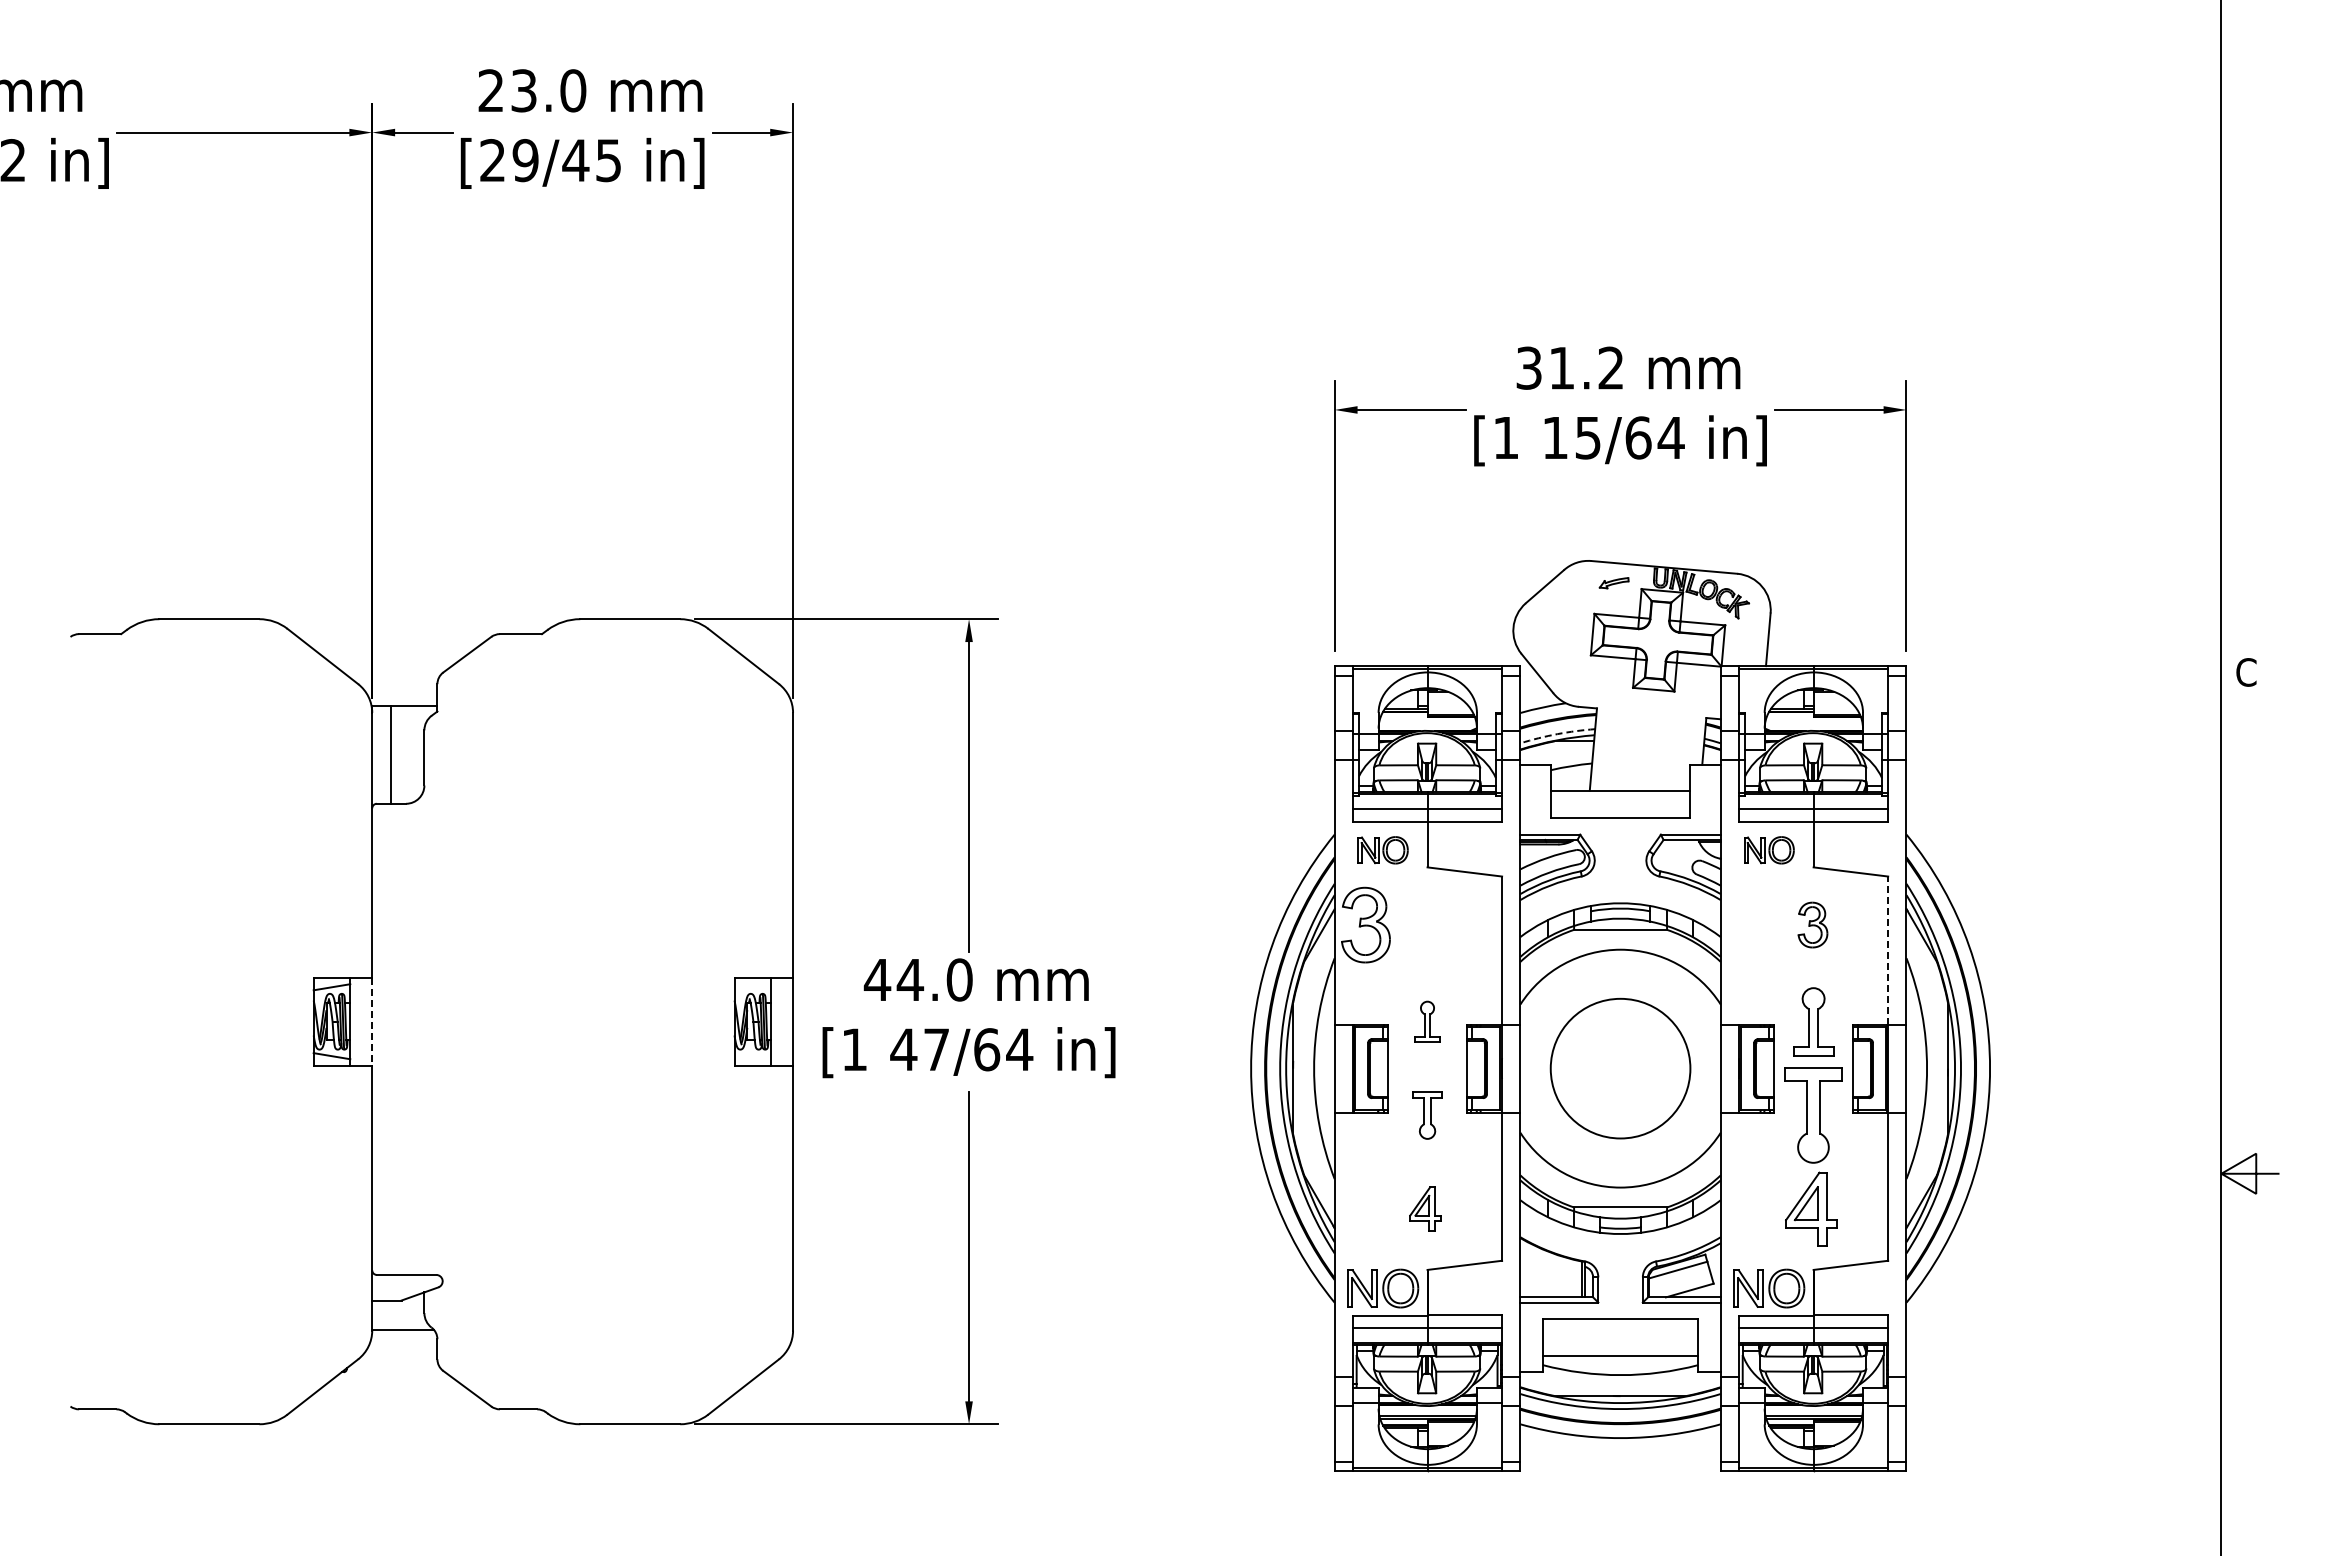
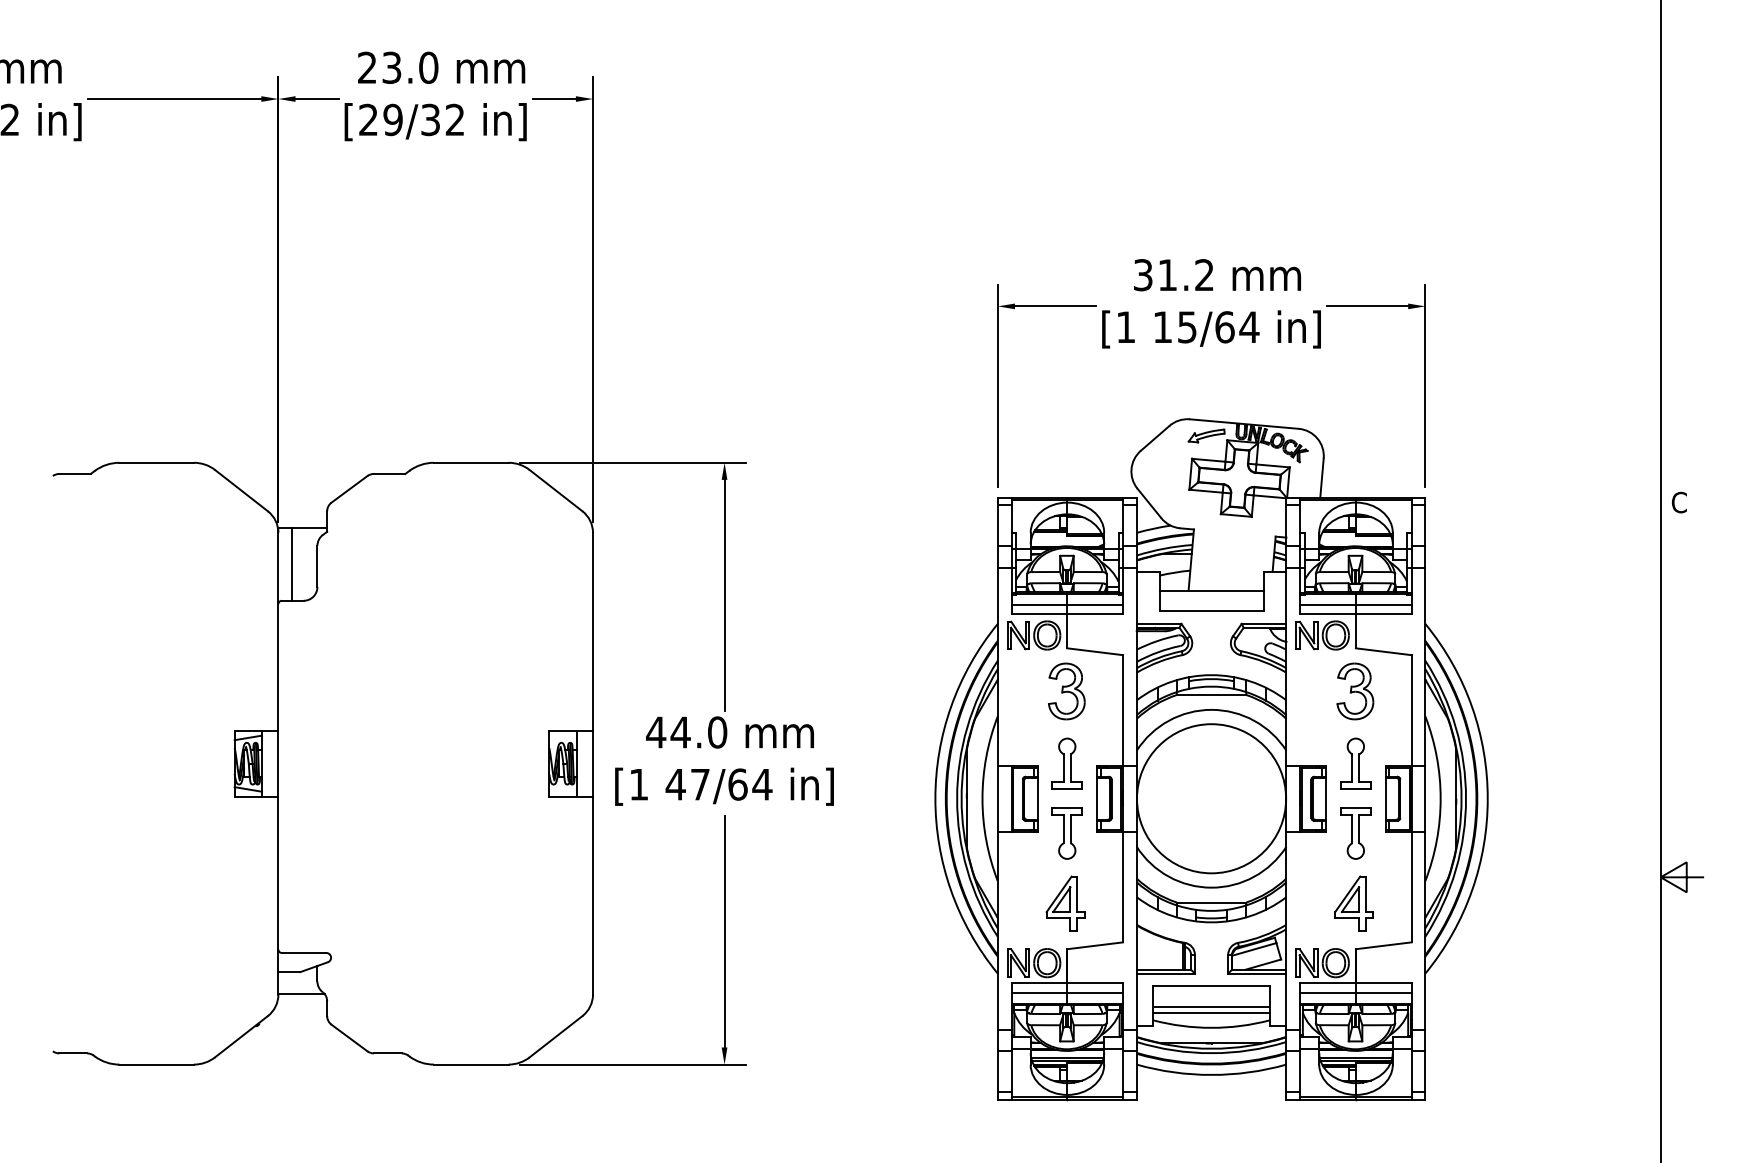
text: (591, 160) -> (442, 119), [29/45 -> [29/32
part: (1614, 582) -> (1207, 435), size x1.67
arc: (1557, 734) -> (1164, 548), dashed -> solid
part: (1383, 850) -> (1034, 635), size x1.43
part: (1769, 850) -> (1322, 635), size x1.43
part: (1365, 924) -> (1066, 691), moved
part: (1812, 924) -> (1355, 691), size x1.67
line: (1888, 950) -> (1411, 710), dashed -> solid
line: (372, 1021) -> (278, 763), dashed -> solid
part: (1427, 1021) -> (1067, 763), size x1.67
circle: (1620, 1068) -> (1211, 798), size x1.43
part: (1427, 1114) -> (1067, 833), size x1.43
part: (1813, 1114) -> (1355, 833), size x0.71
part: (1425, 1208) -> (1065, 903), size x1.67
line: (1620, 1346) -> (1211, 1006), added

